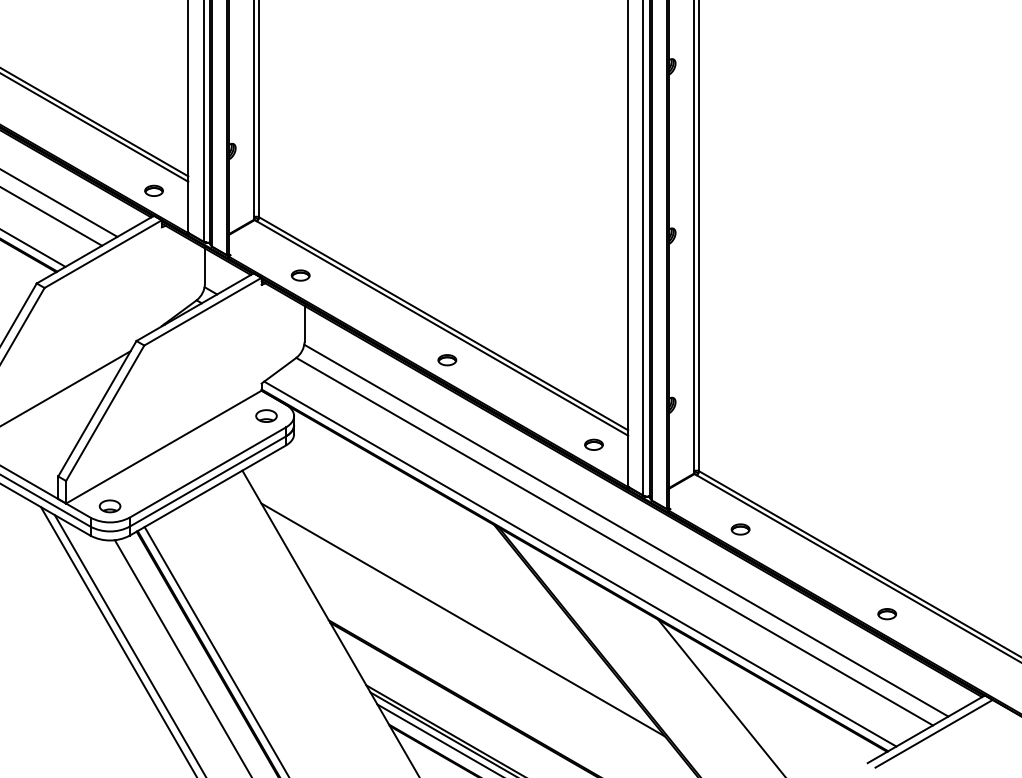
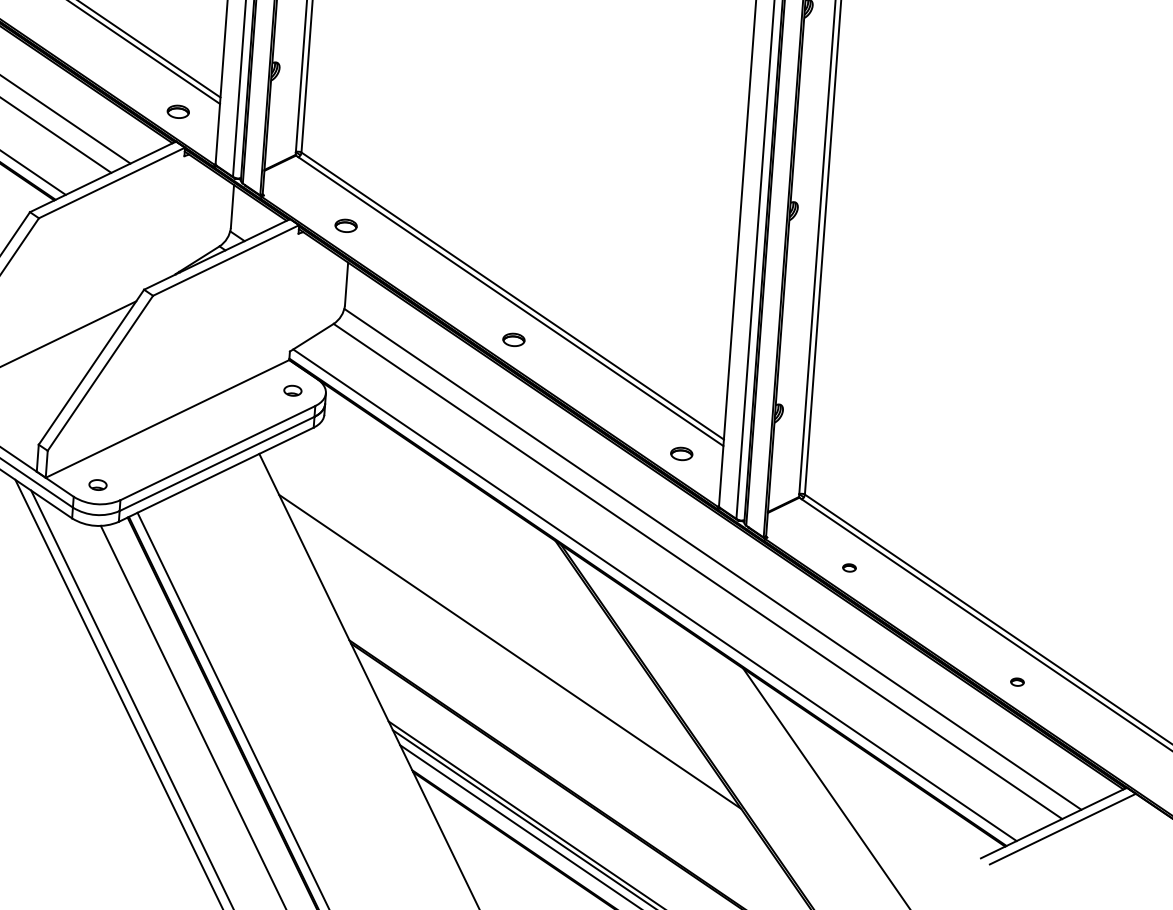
part: (266, 415) -> (292, 390), size x0.7
part: (109, 506) -> (97, 485), size x0.7
part: (740, 529) -> (849, 567), size x0.6
part: (887, 614) -> (1017, 682), size x0.6

